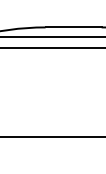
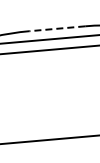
line: (73, 27) -> (57, 28), solid -> dashed

